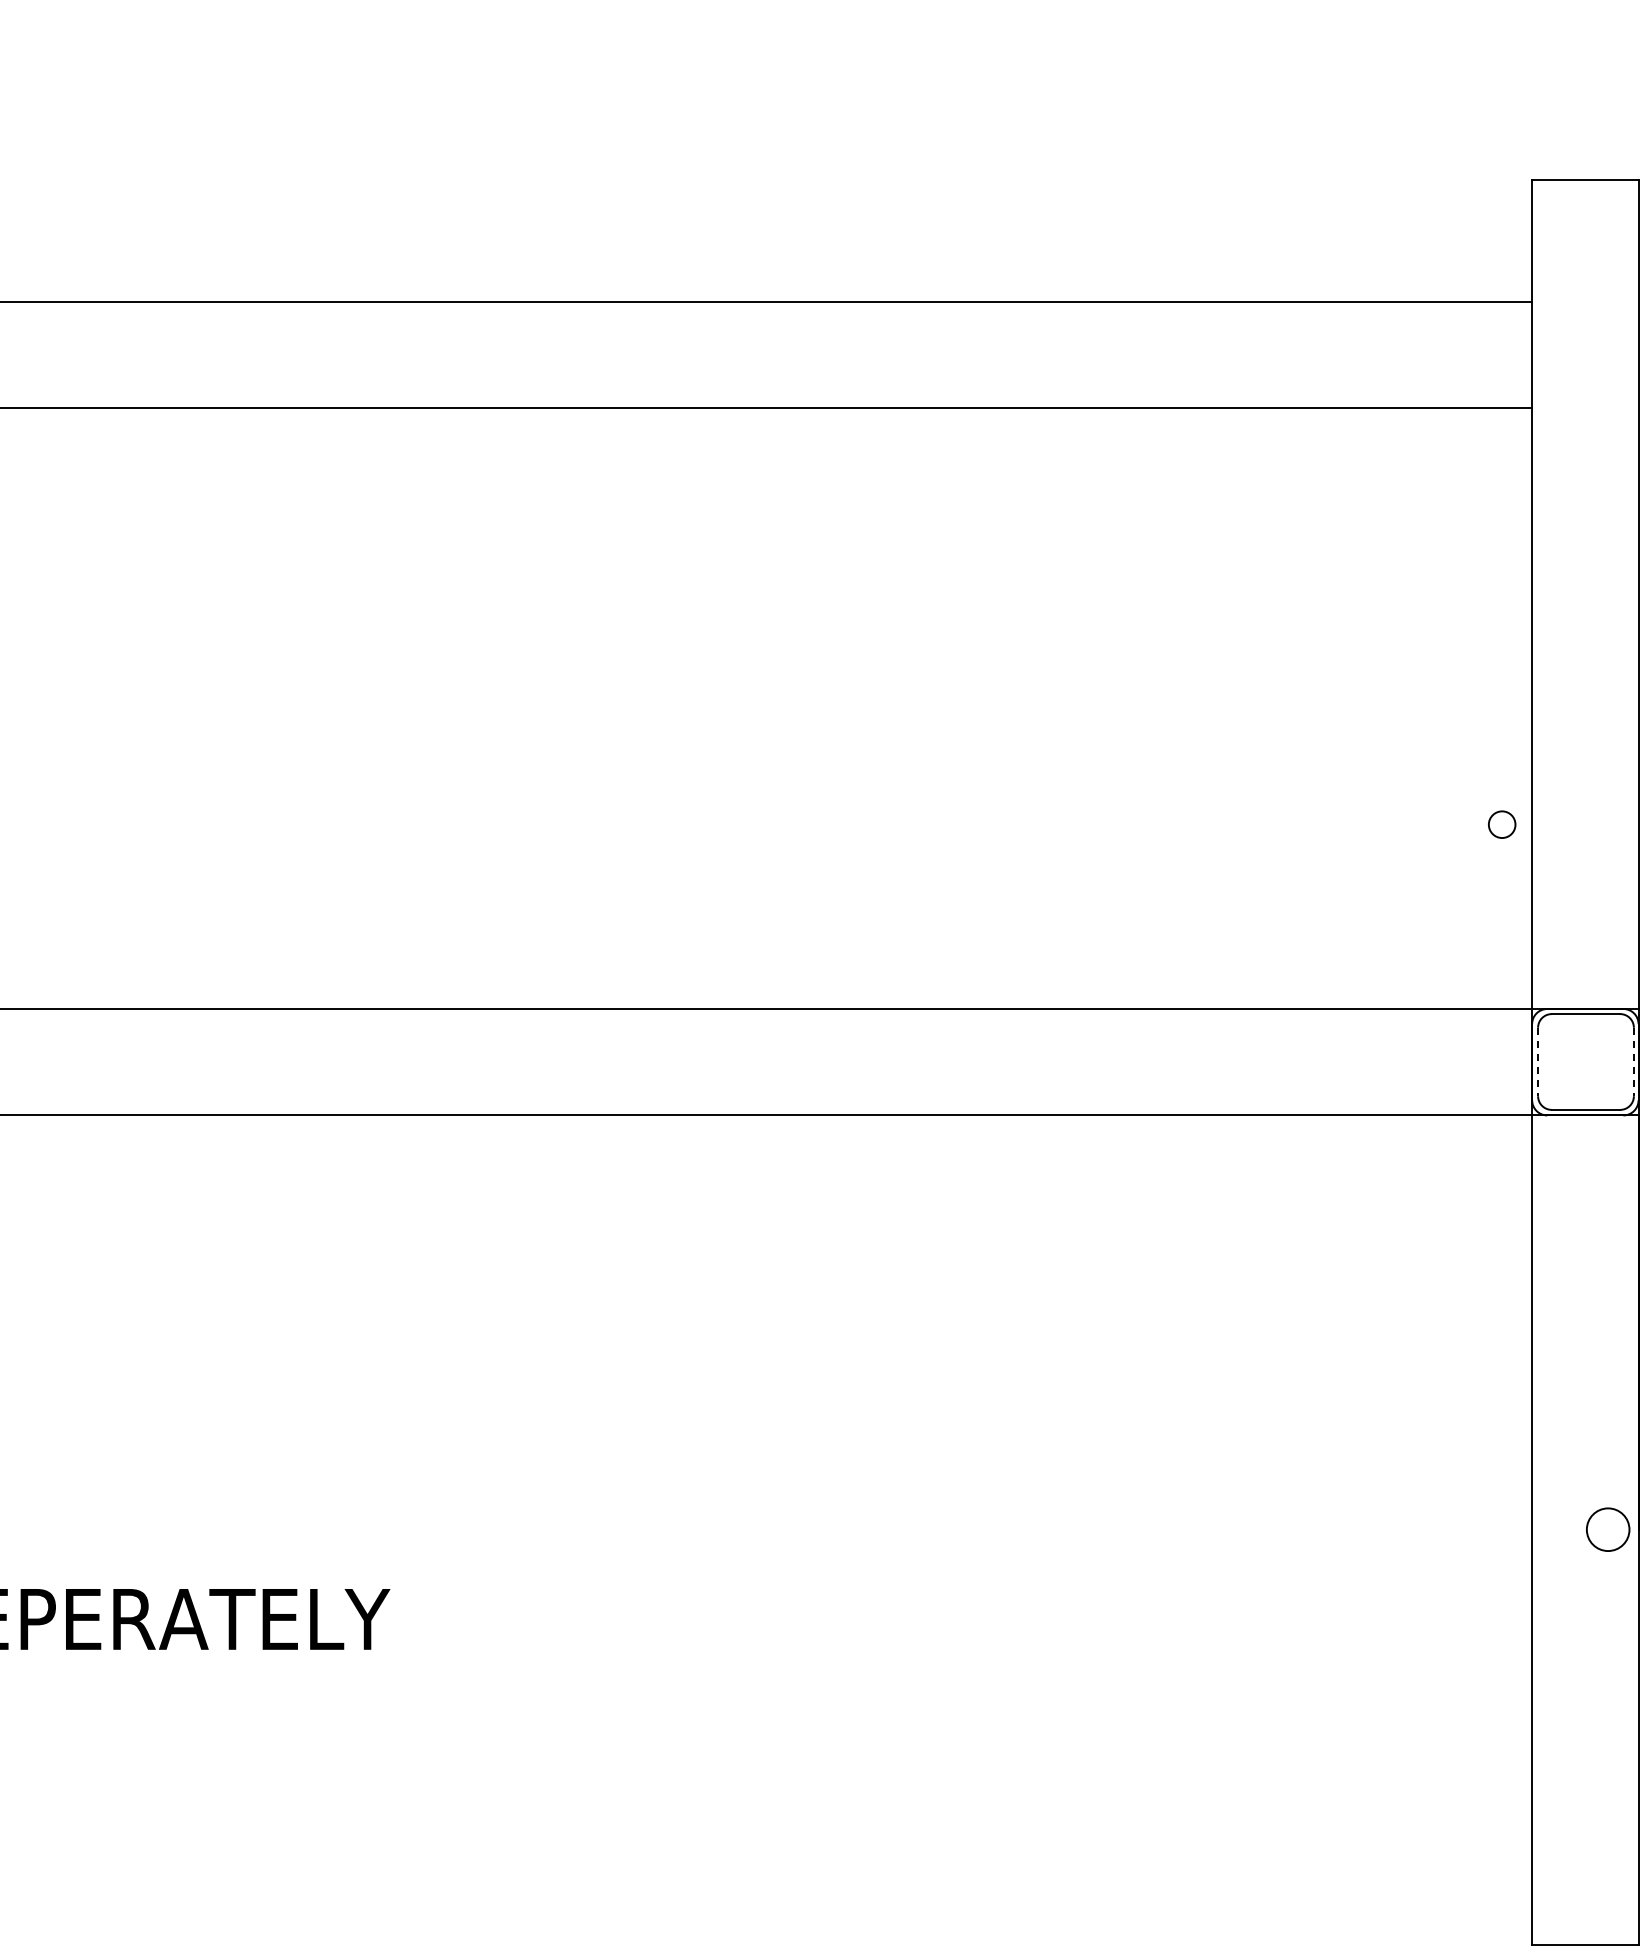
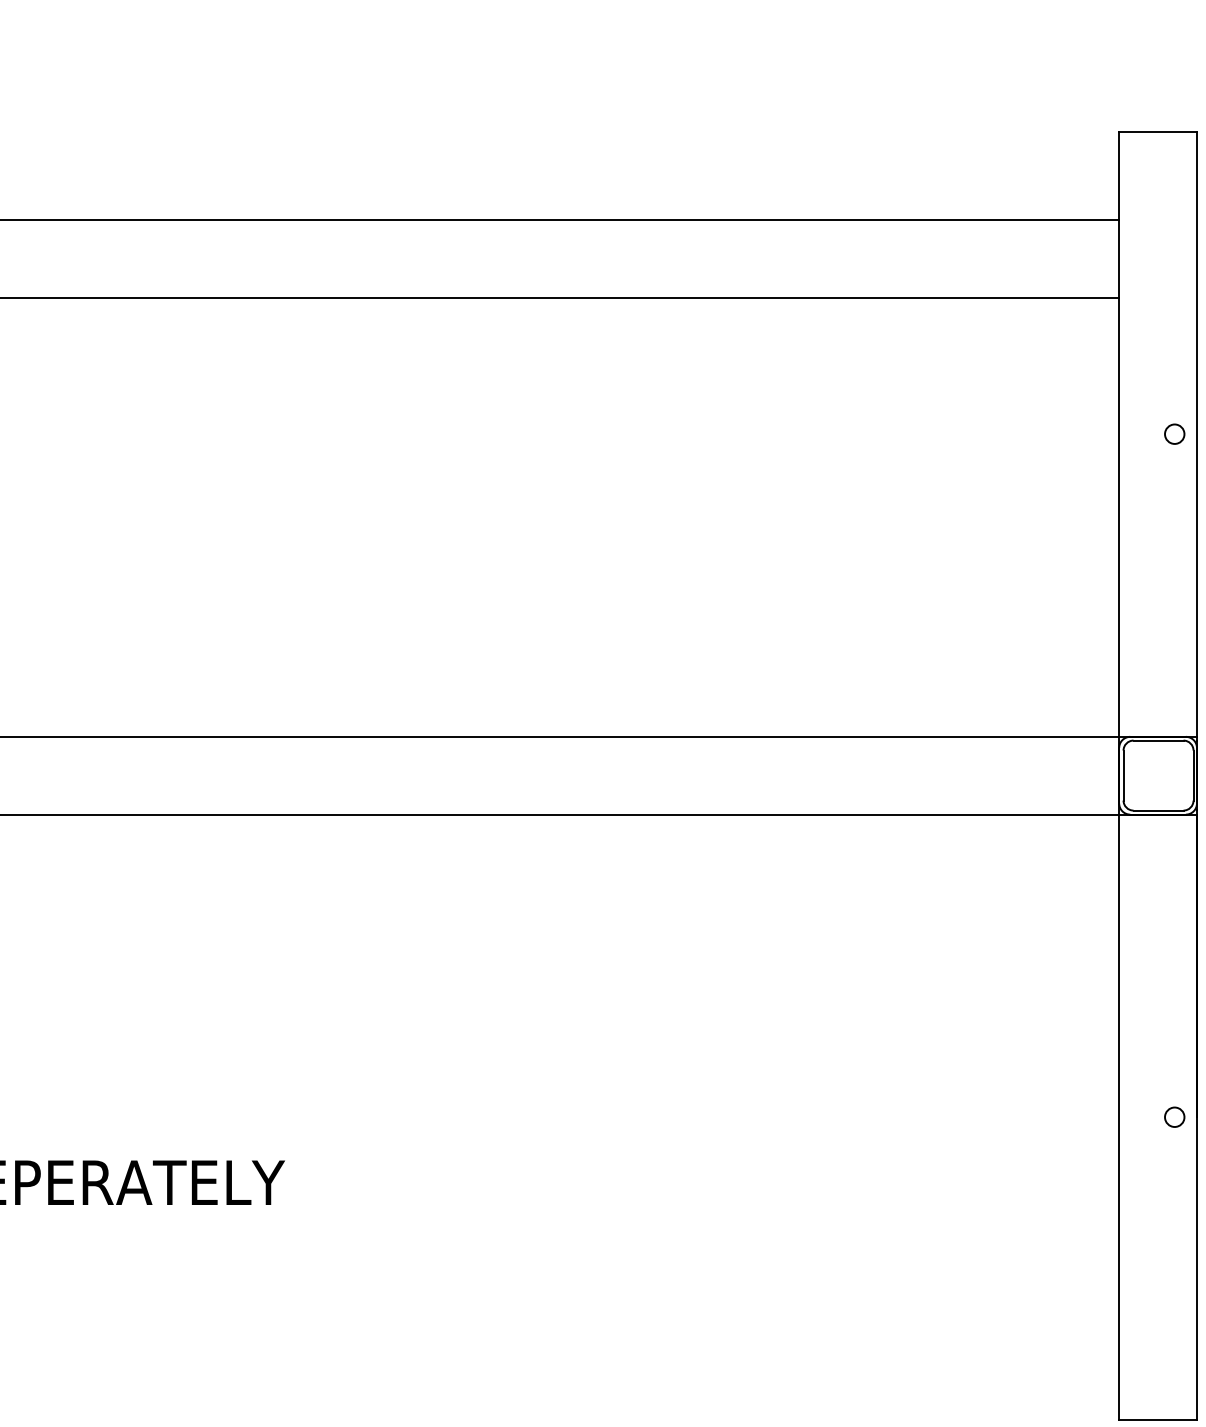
circle: (1502, 824) -> (1174, 434), moved
line: (1538, 1062) -> (1123, 775), dashed -> solid
line: (1633, 1062) -> (1193, 775), dashed -> solid
circle: (1607, 1529) -> (1174, 1117), size x0.62

